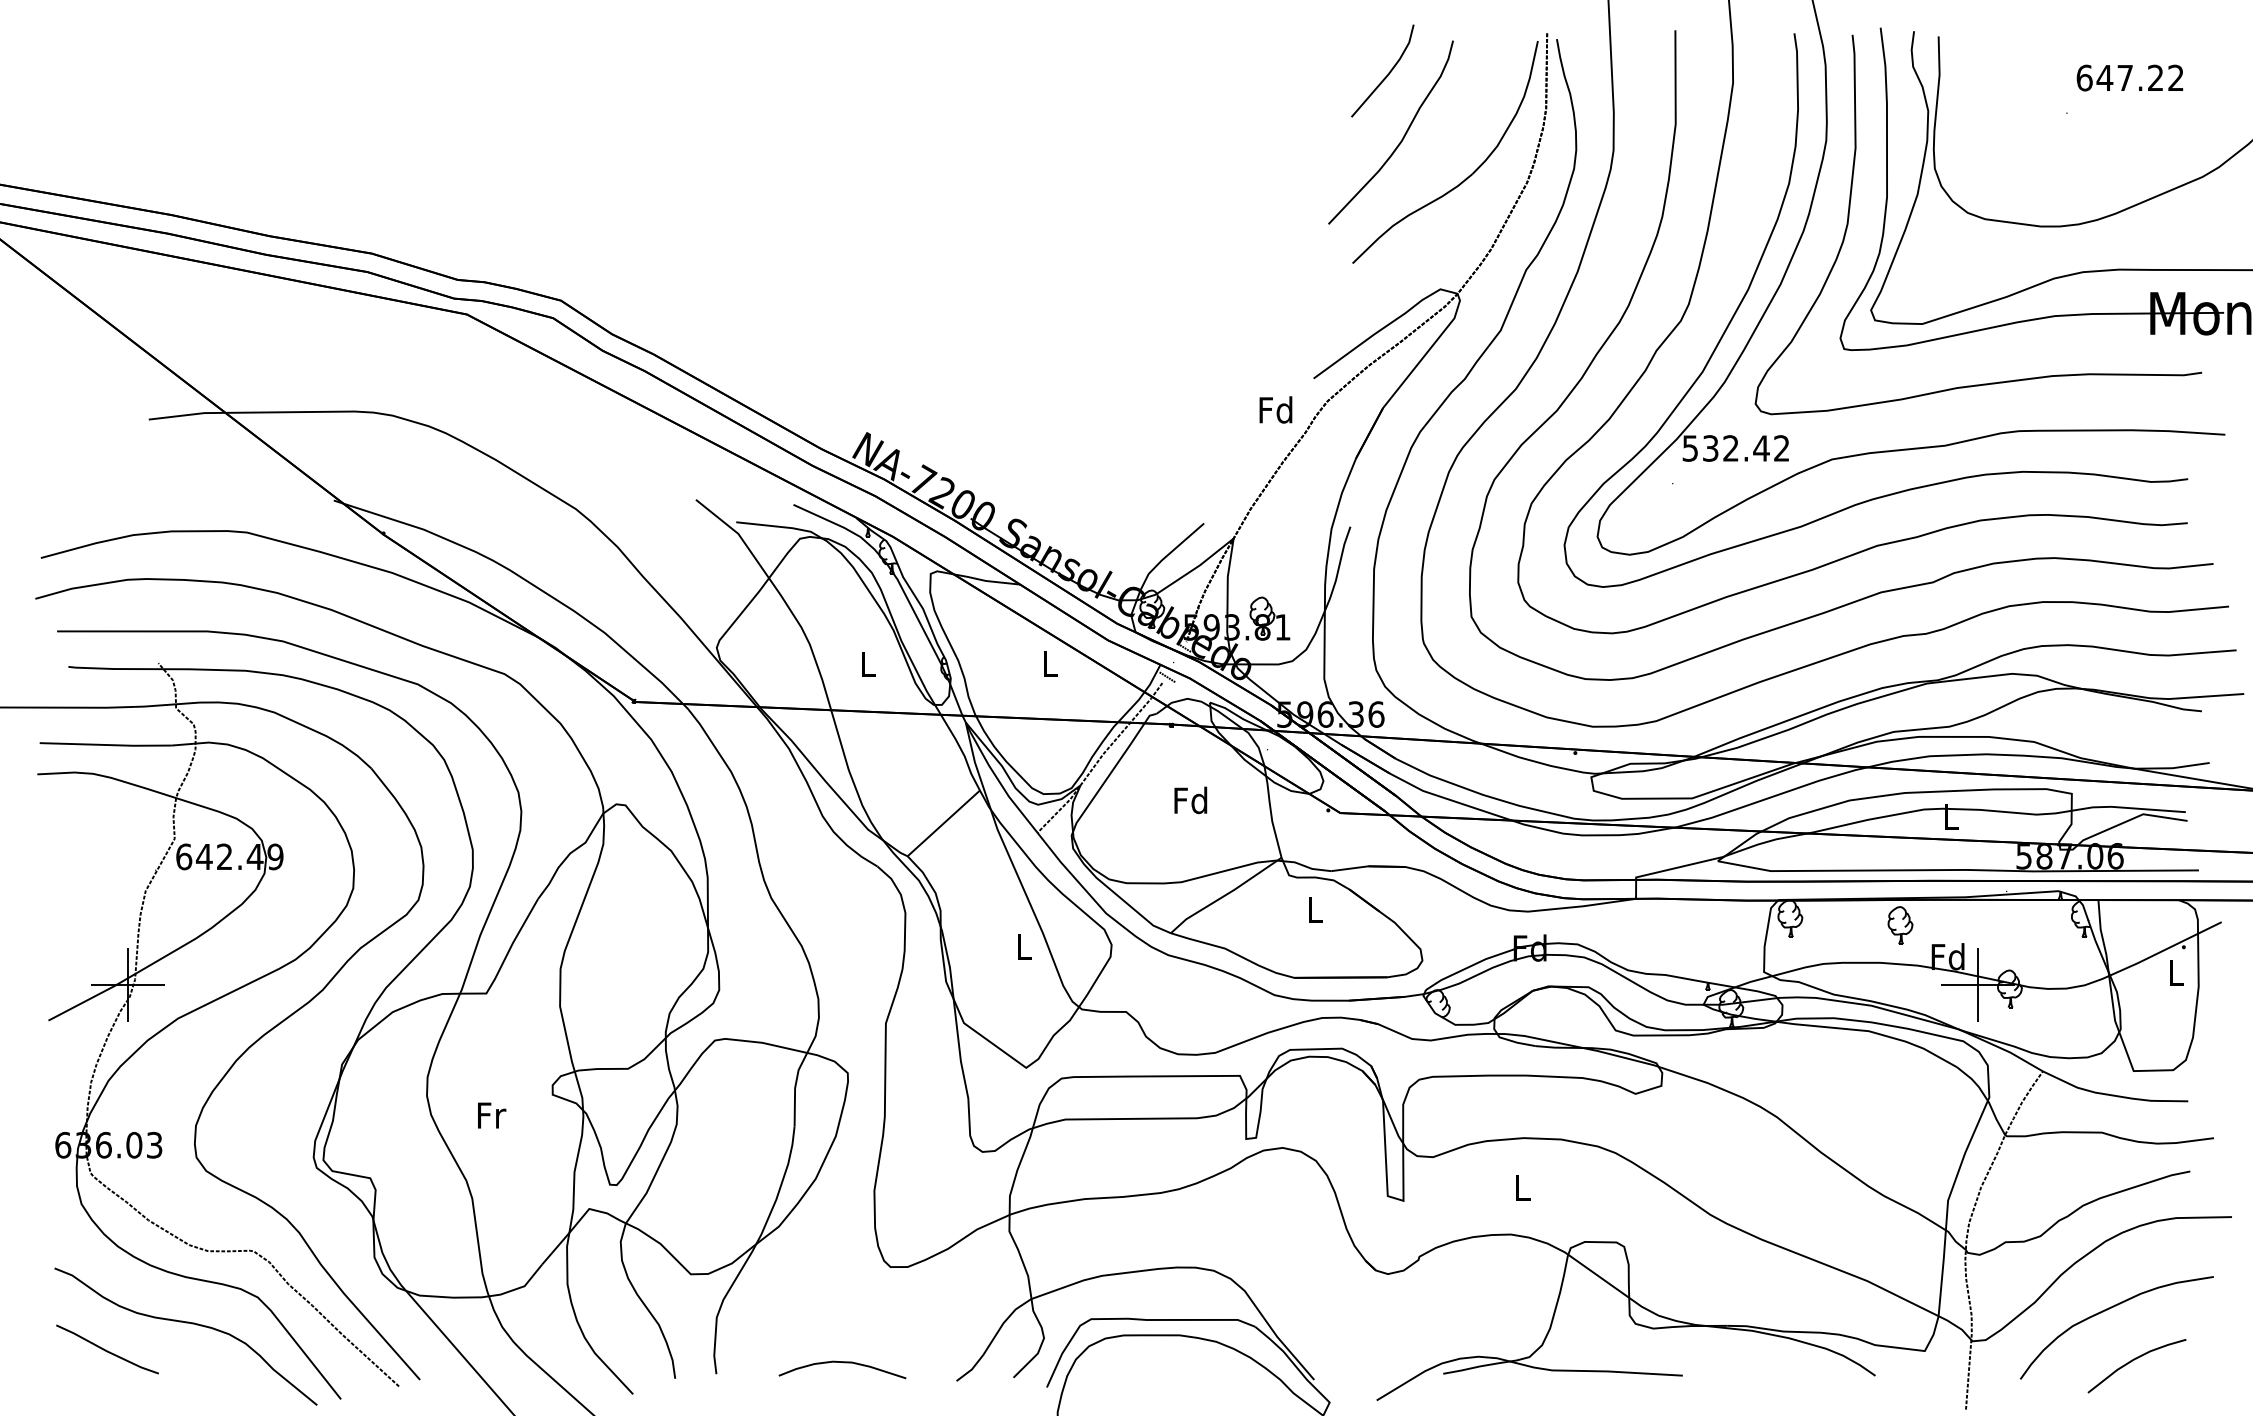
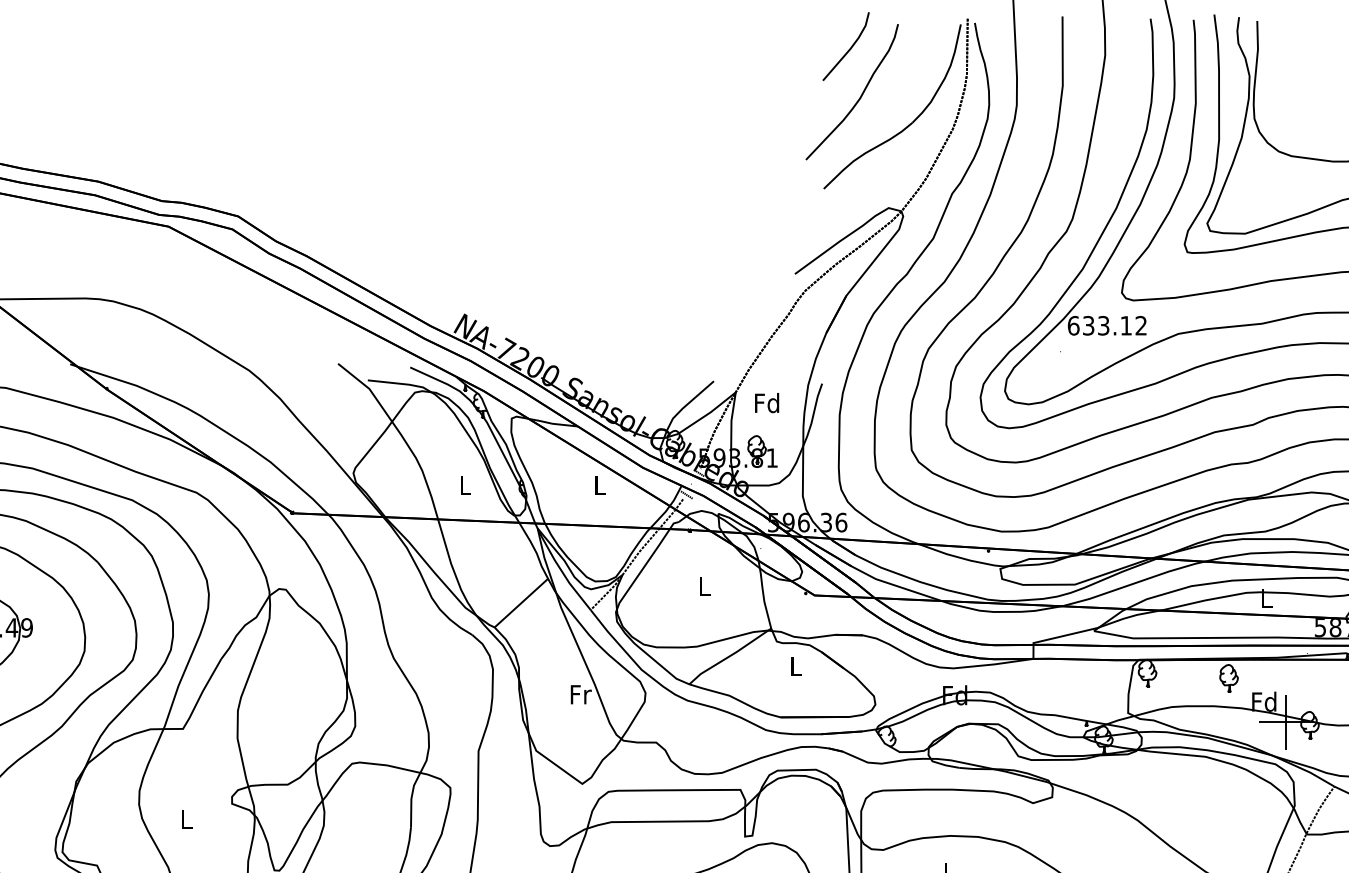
text: (1275, 409) -> (766, 402), moved
text: (1725, 448) -> (1099, 325), 532.42 -> 633.12
text: (1190, 800) -> (703, 586), Fd -> L
text: (1024, 947) -> (581, 694), L -> Fr
text: (492, 1115) -> (187, 819), Fr -> L

